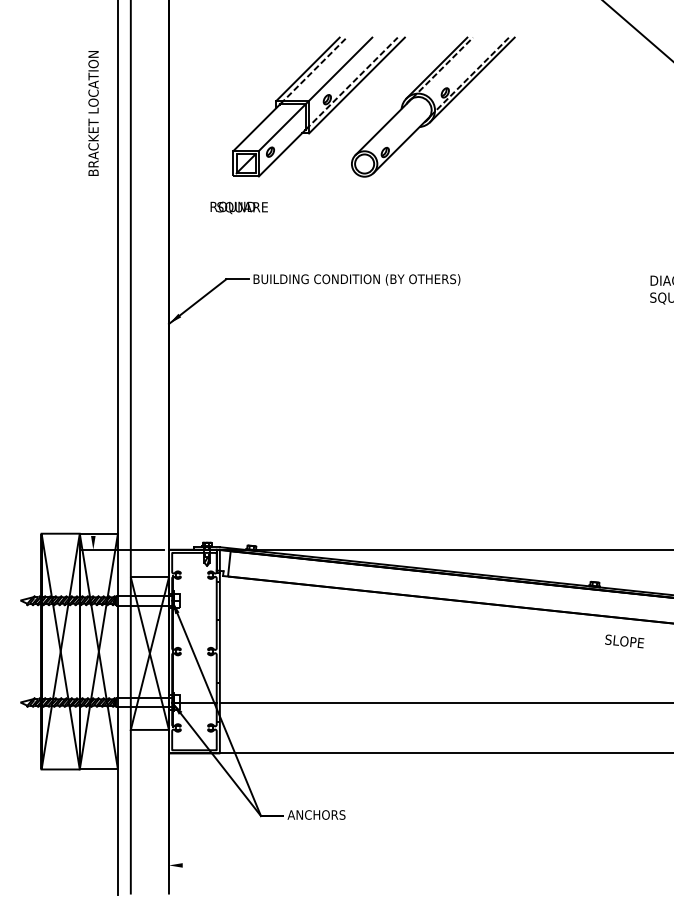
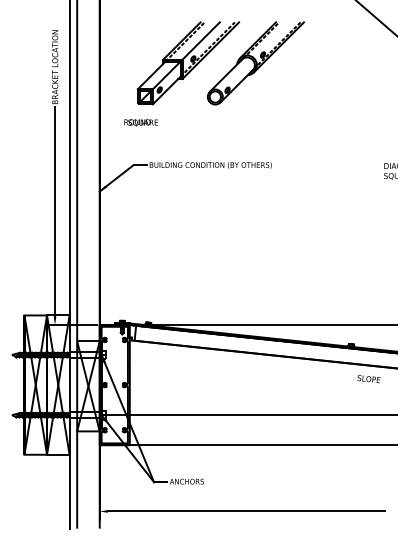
line: (94, 357) -> (55, 211), added
line: (417, 865) -> (246, 511), added

